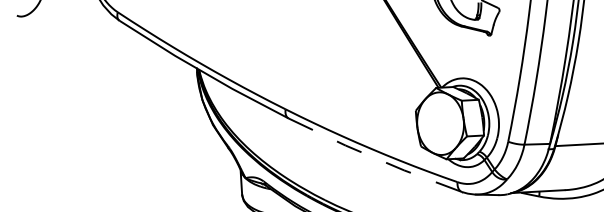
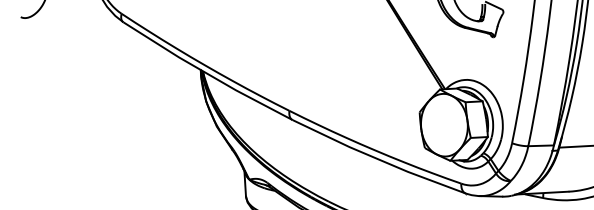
line: (374, 157) -> (378, 159), dashed -> solid

